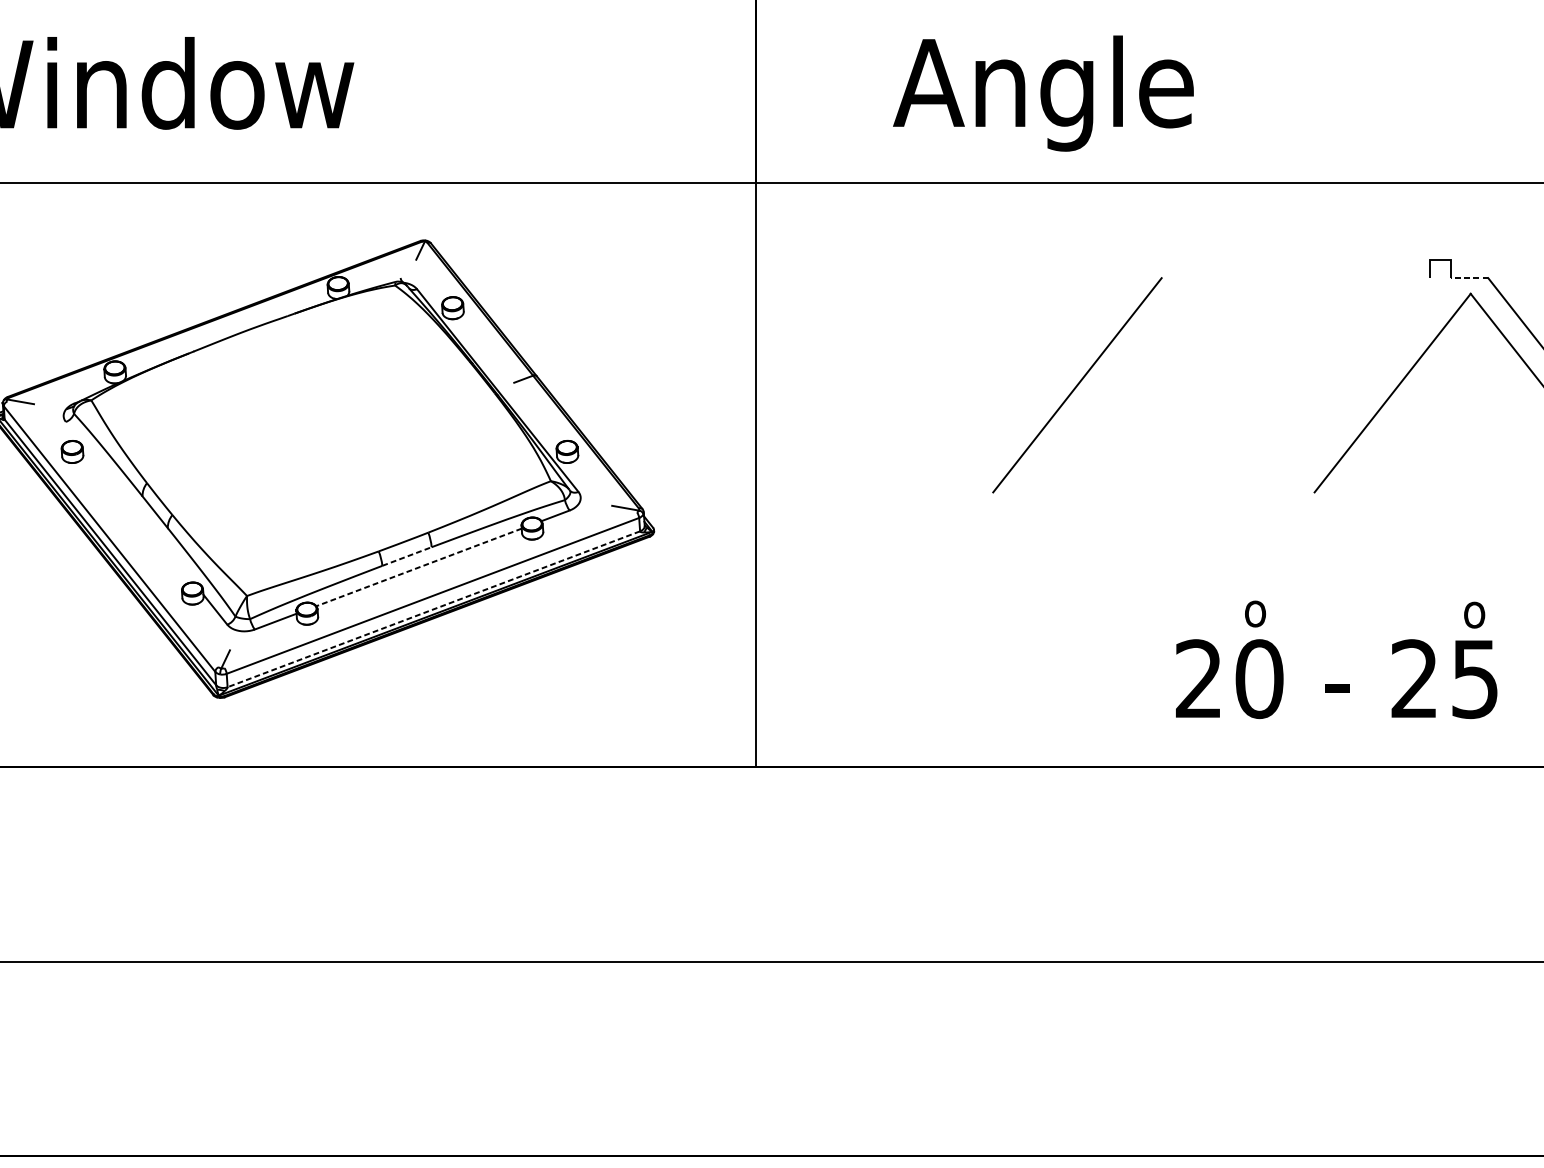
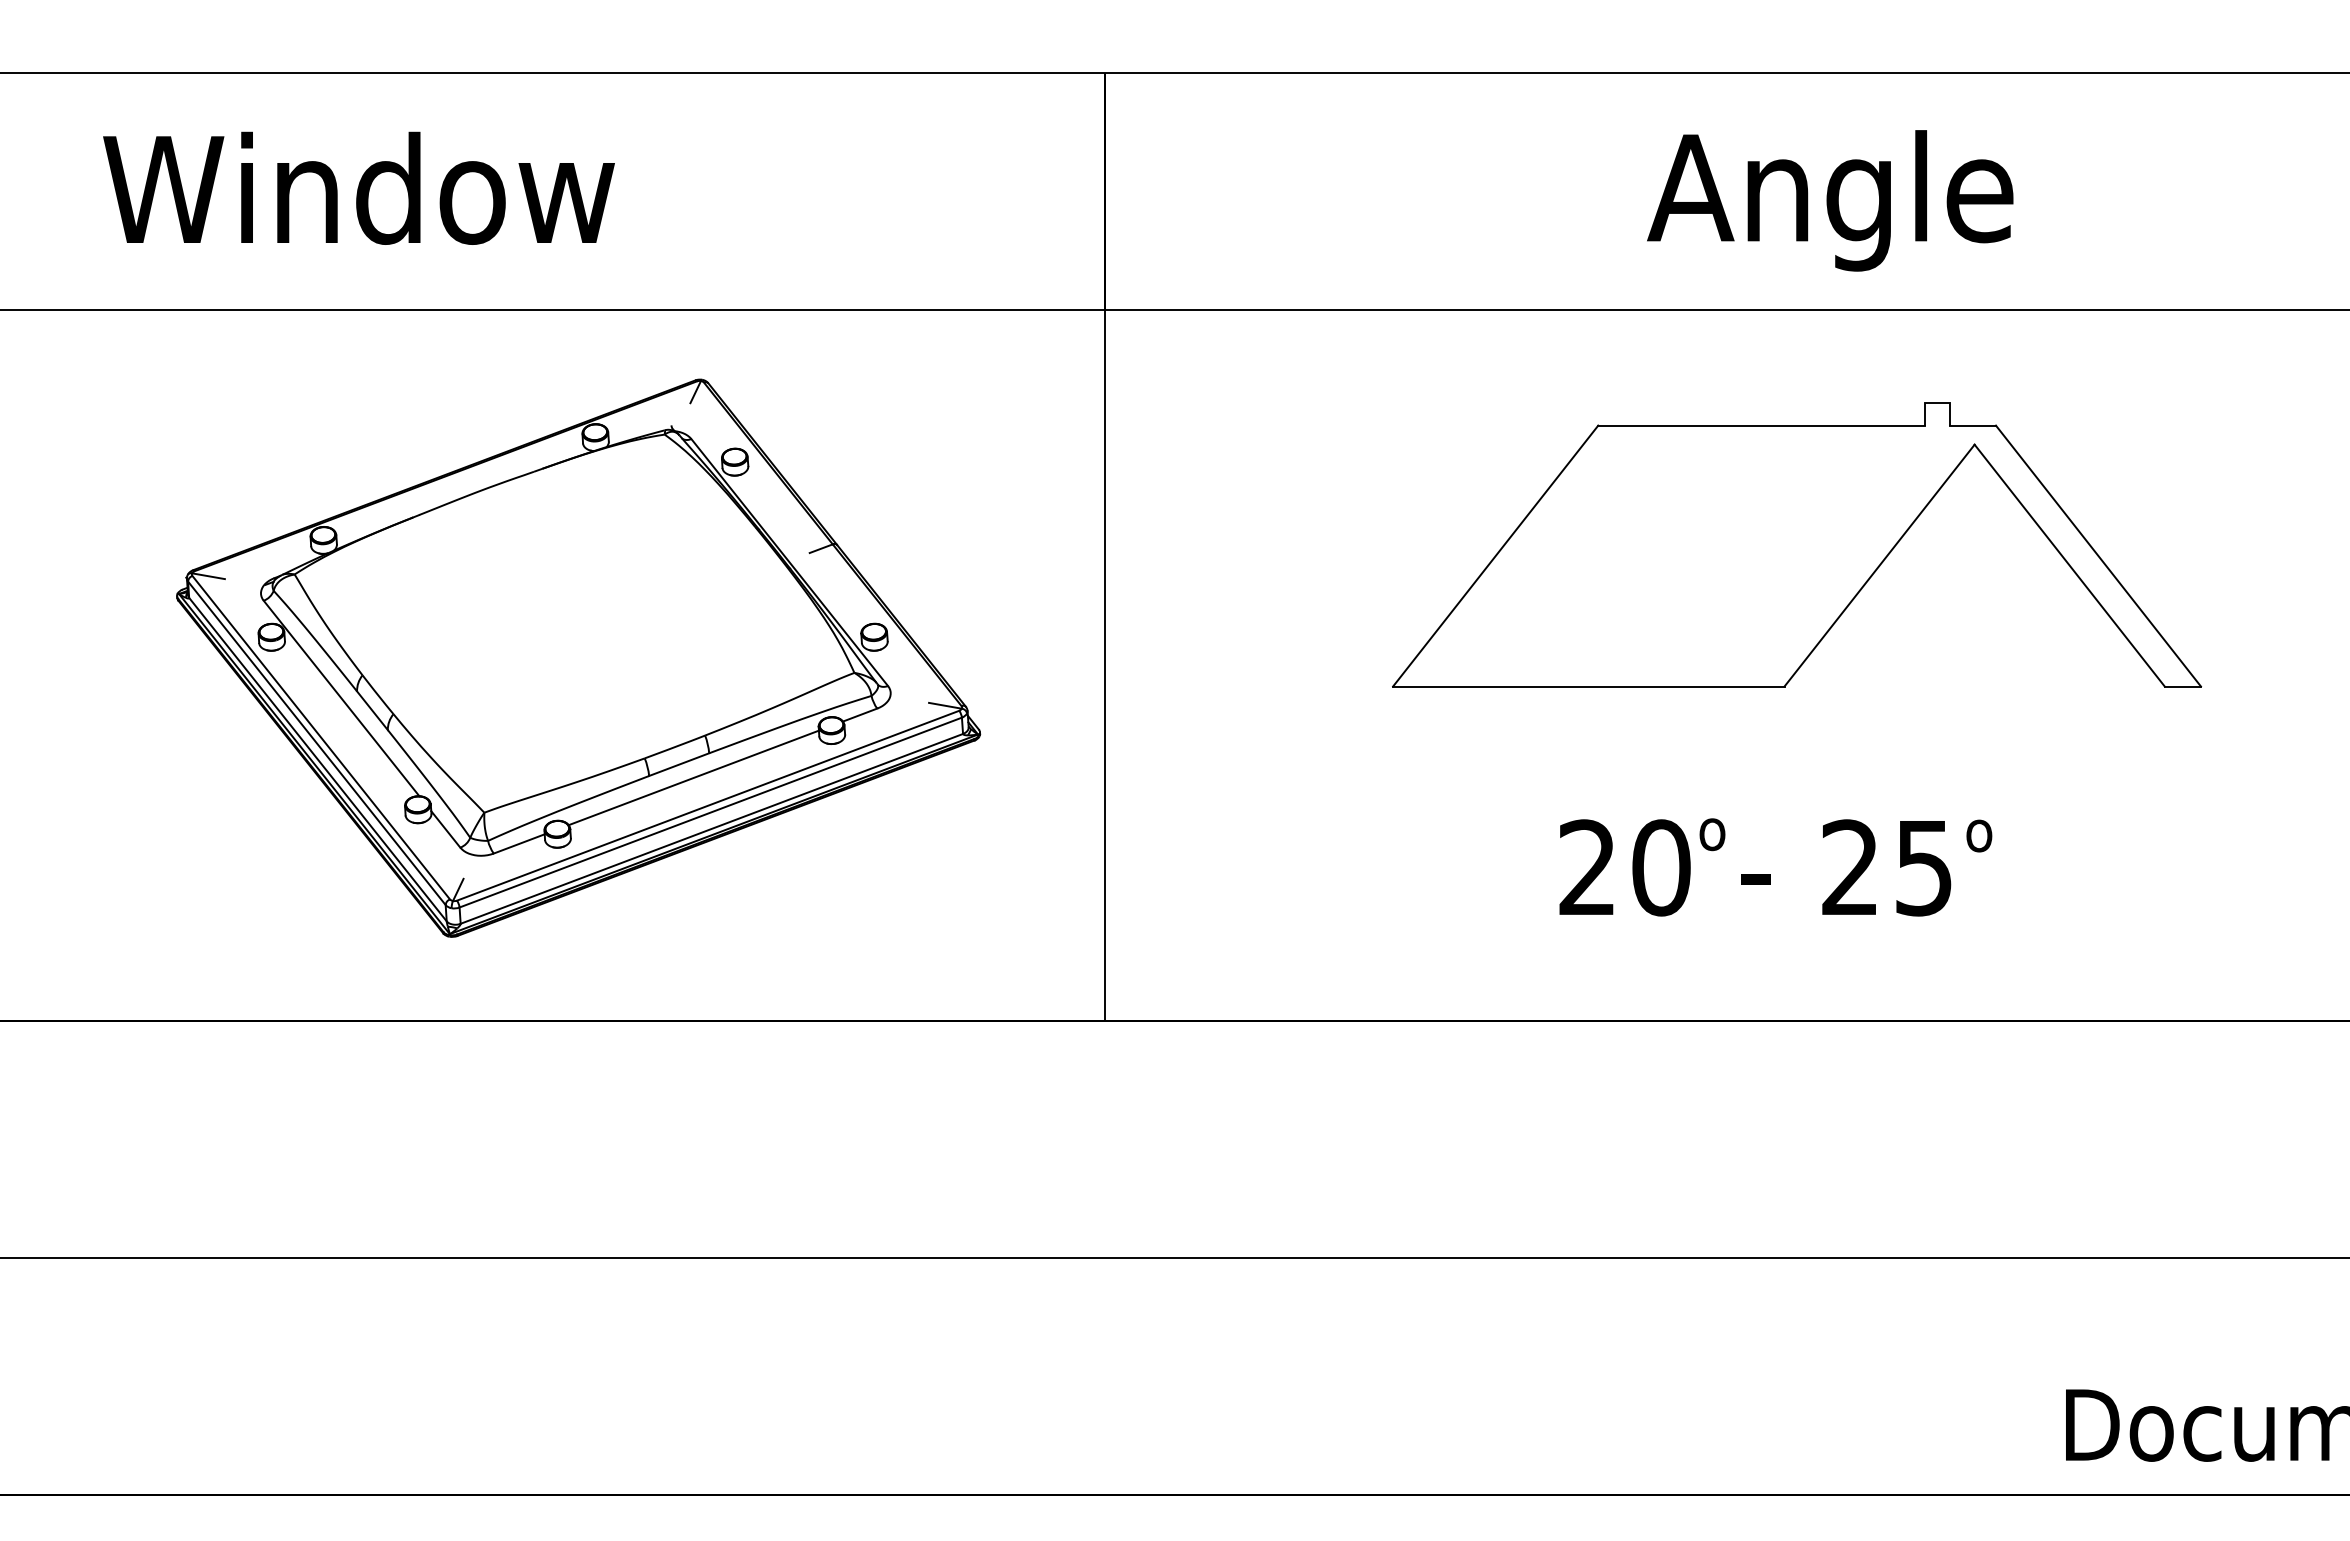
text: (1043, 93) -> (1830, 200), moved
line: (1295, 278) -> (1761, 425), added
line: (1469, 278) -> (1973, 425), dashed -> solid
line: (1153, 492) -> (1588, 686), added
line: (129, 502) -> (341, 698), added
line: (113, 534) -> (321, 737), added
line: (407, 556) -> (679, 764), dashed -> solid
line: (418, 567) -> (693, 777), dashed -> solid
line: (430, 590) -> (707, 805), added
line: (433, 608) -> (711, 828), dashed -> solid
text: (1336, 678) -> (1755, 867), moved

